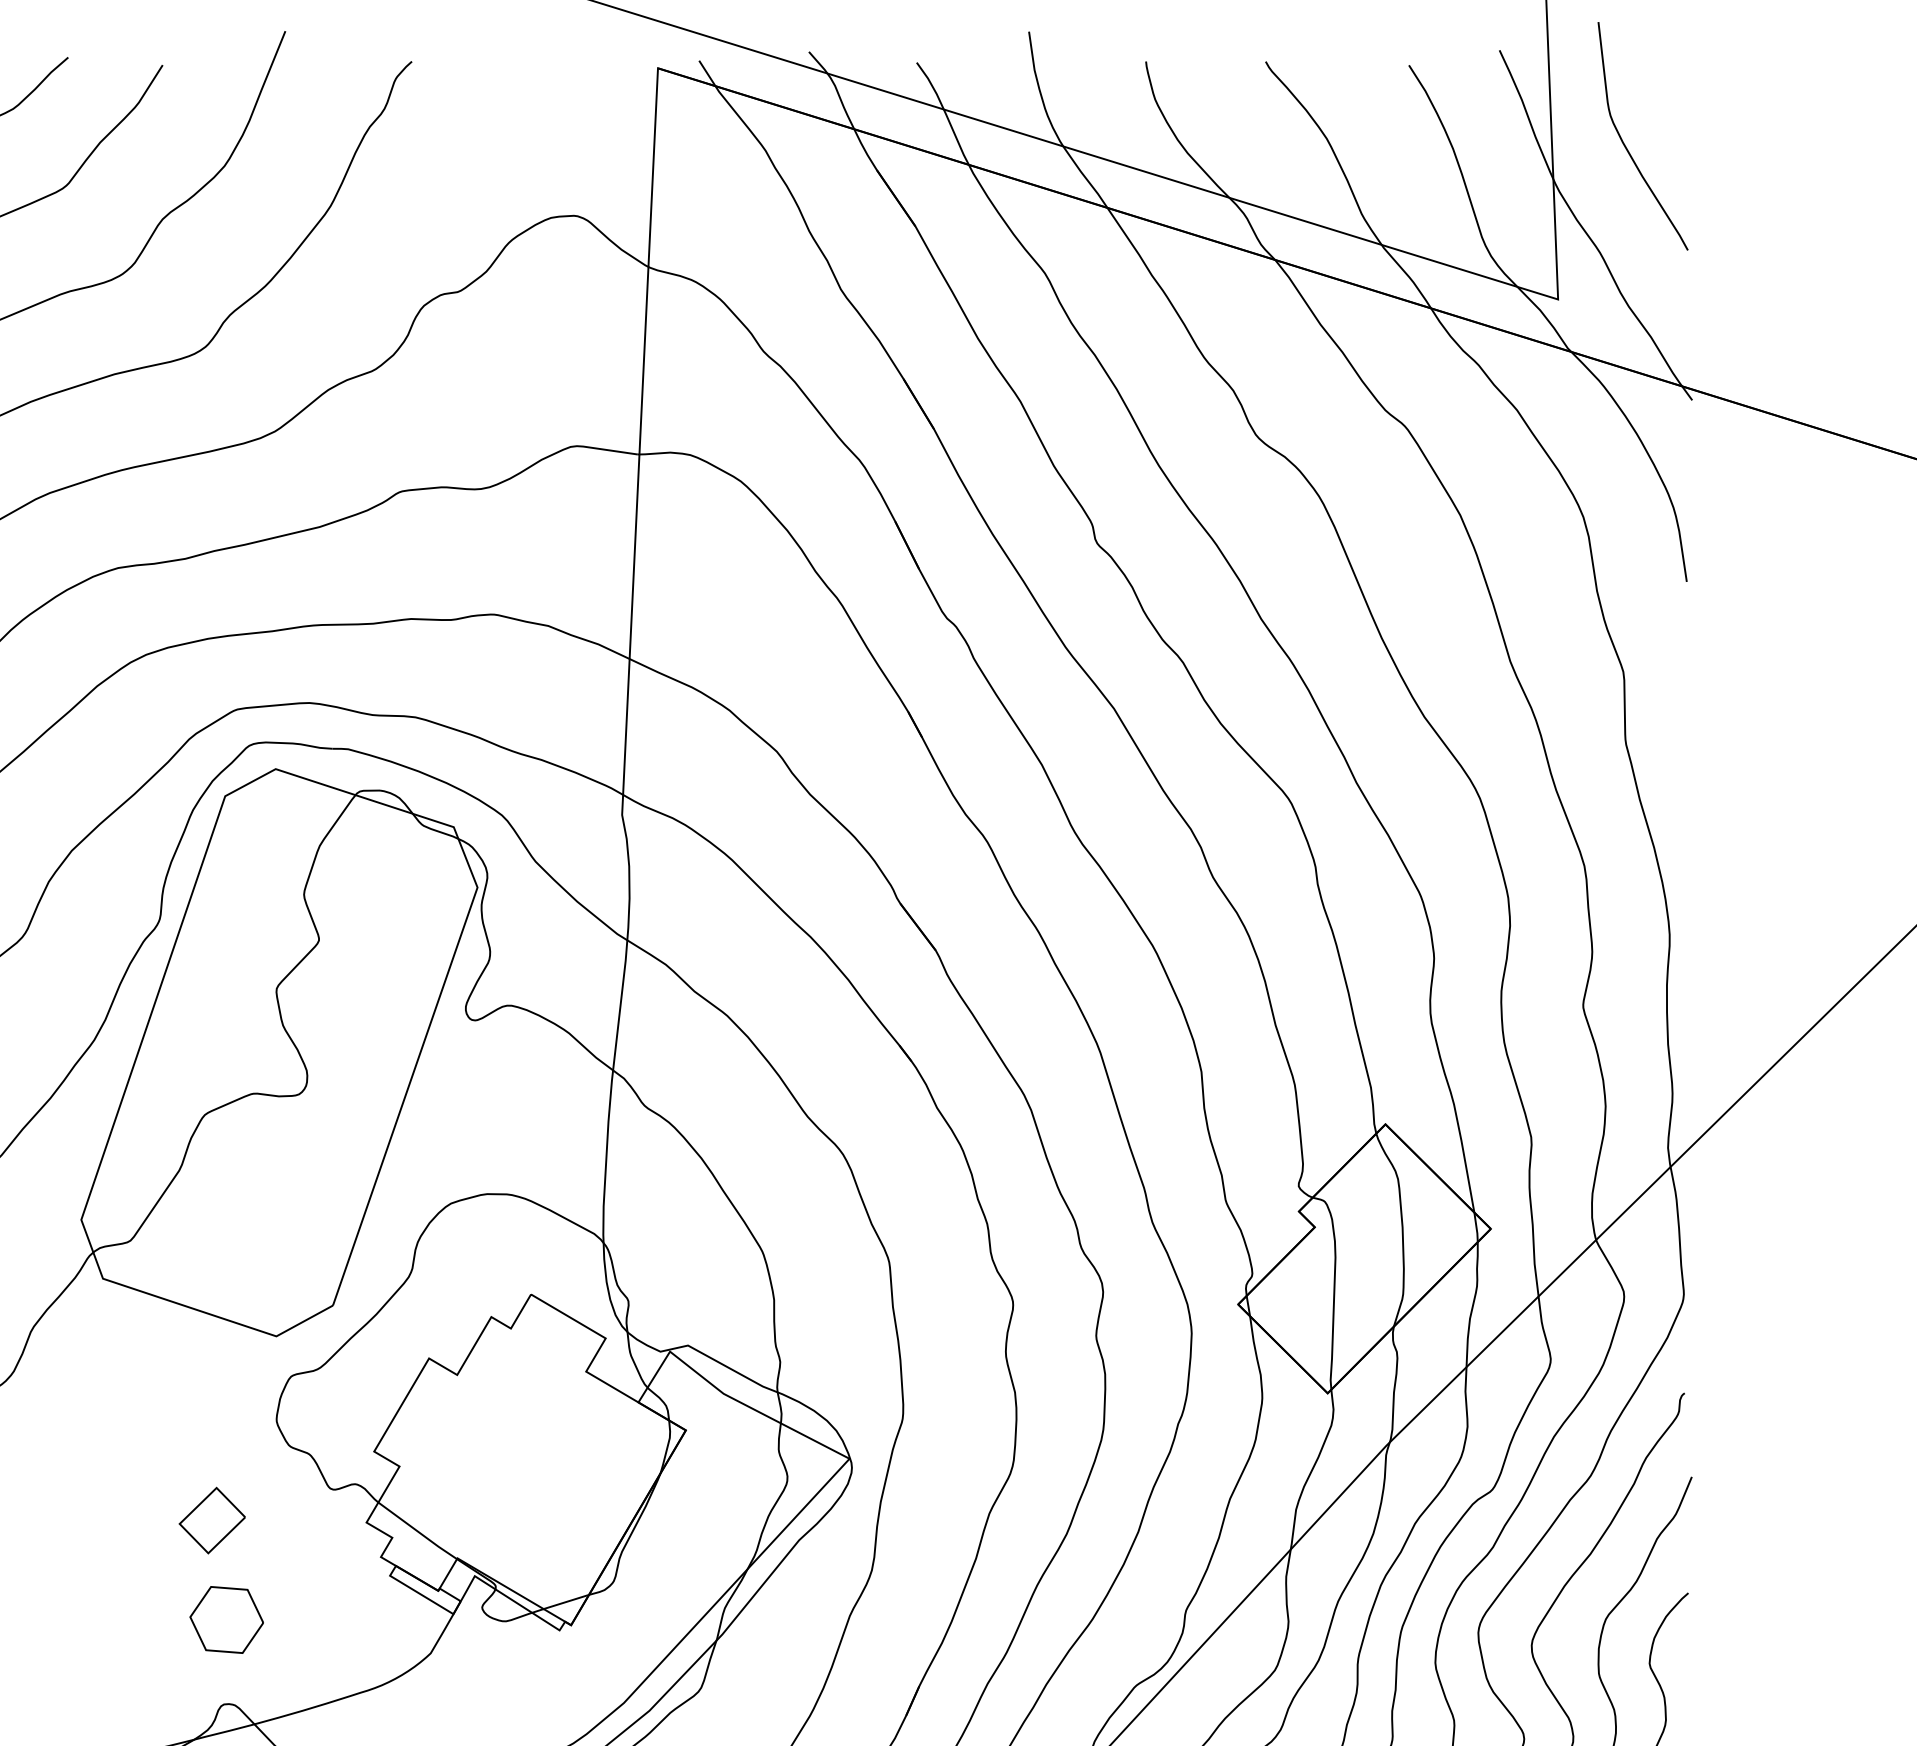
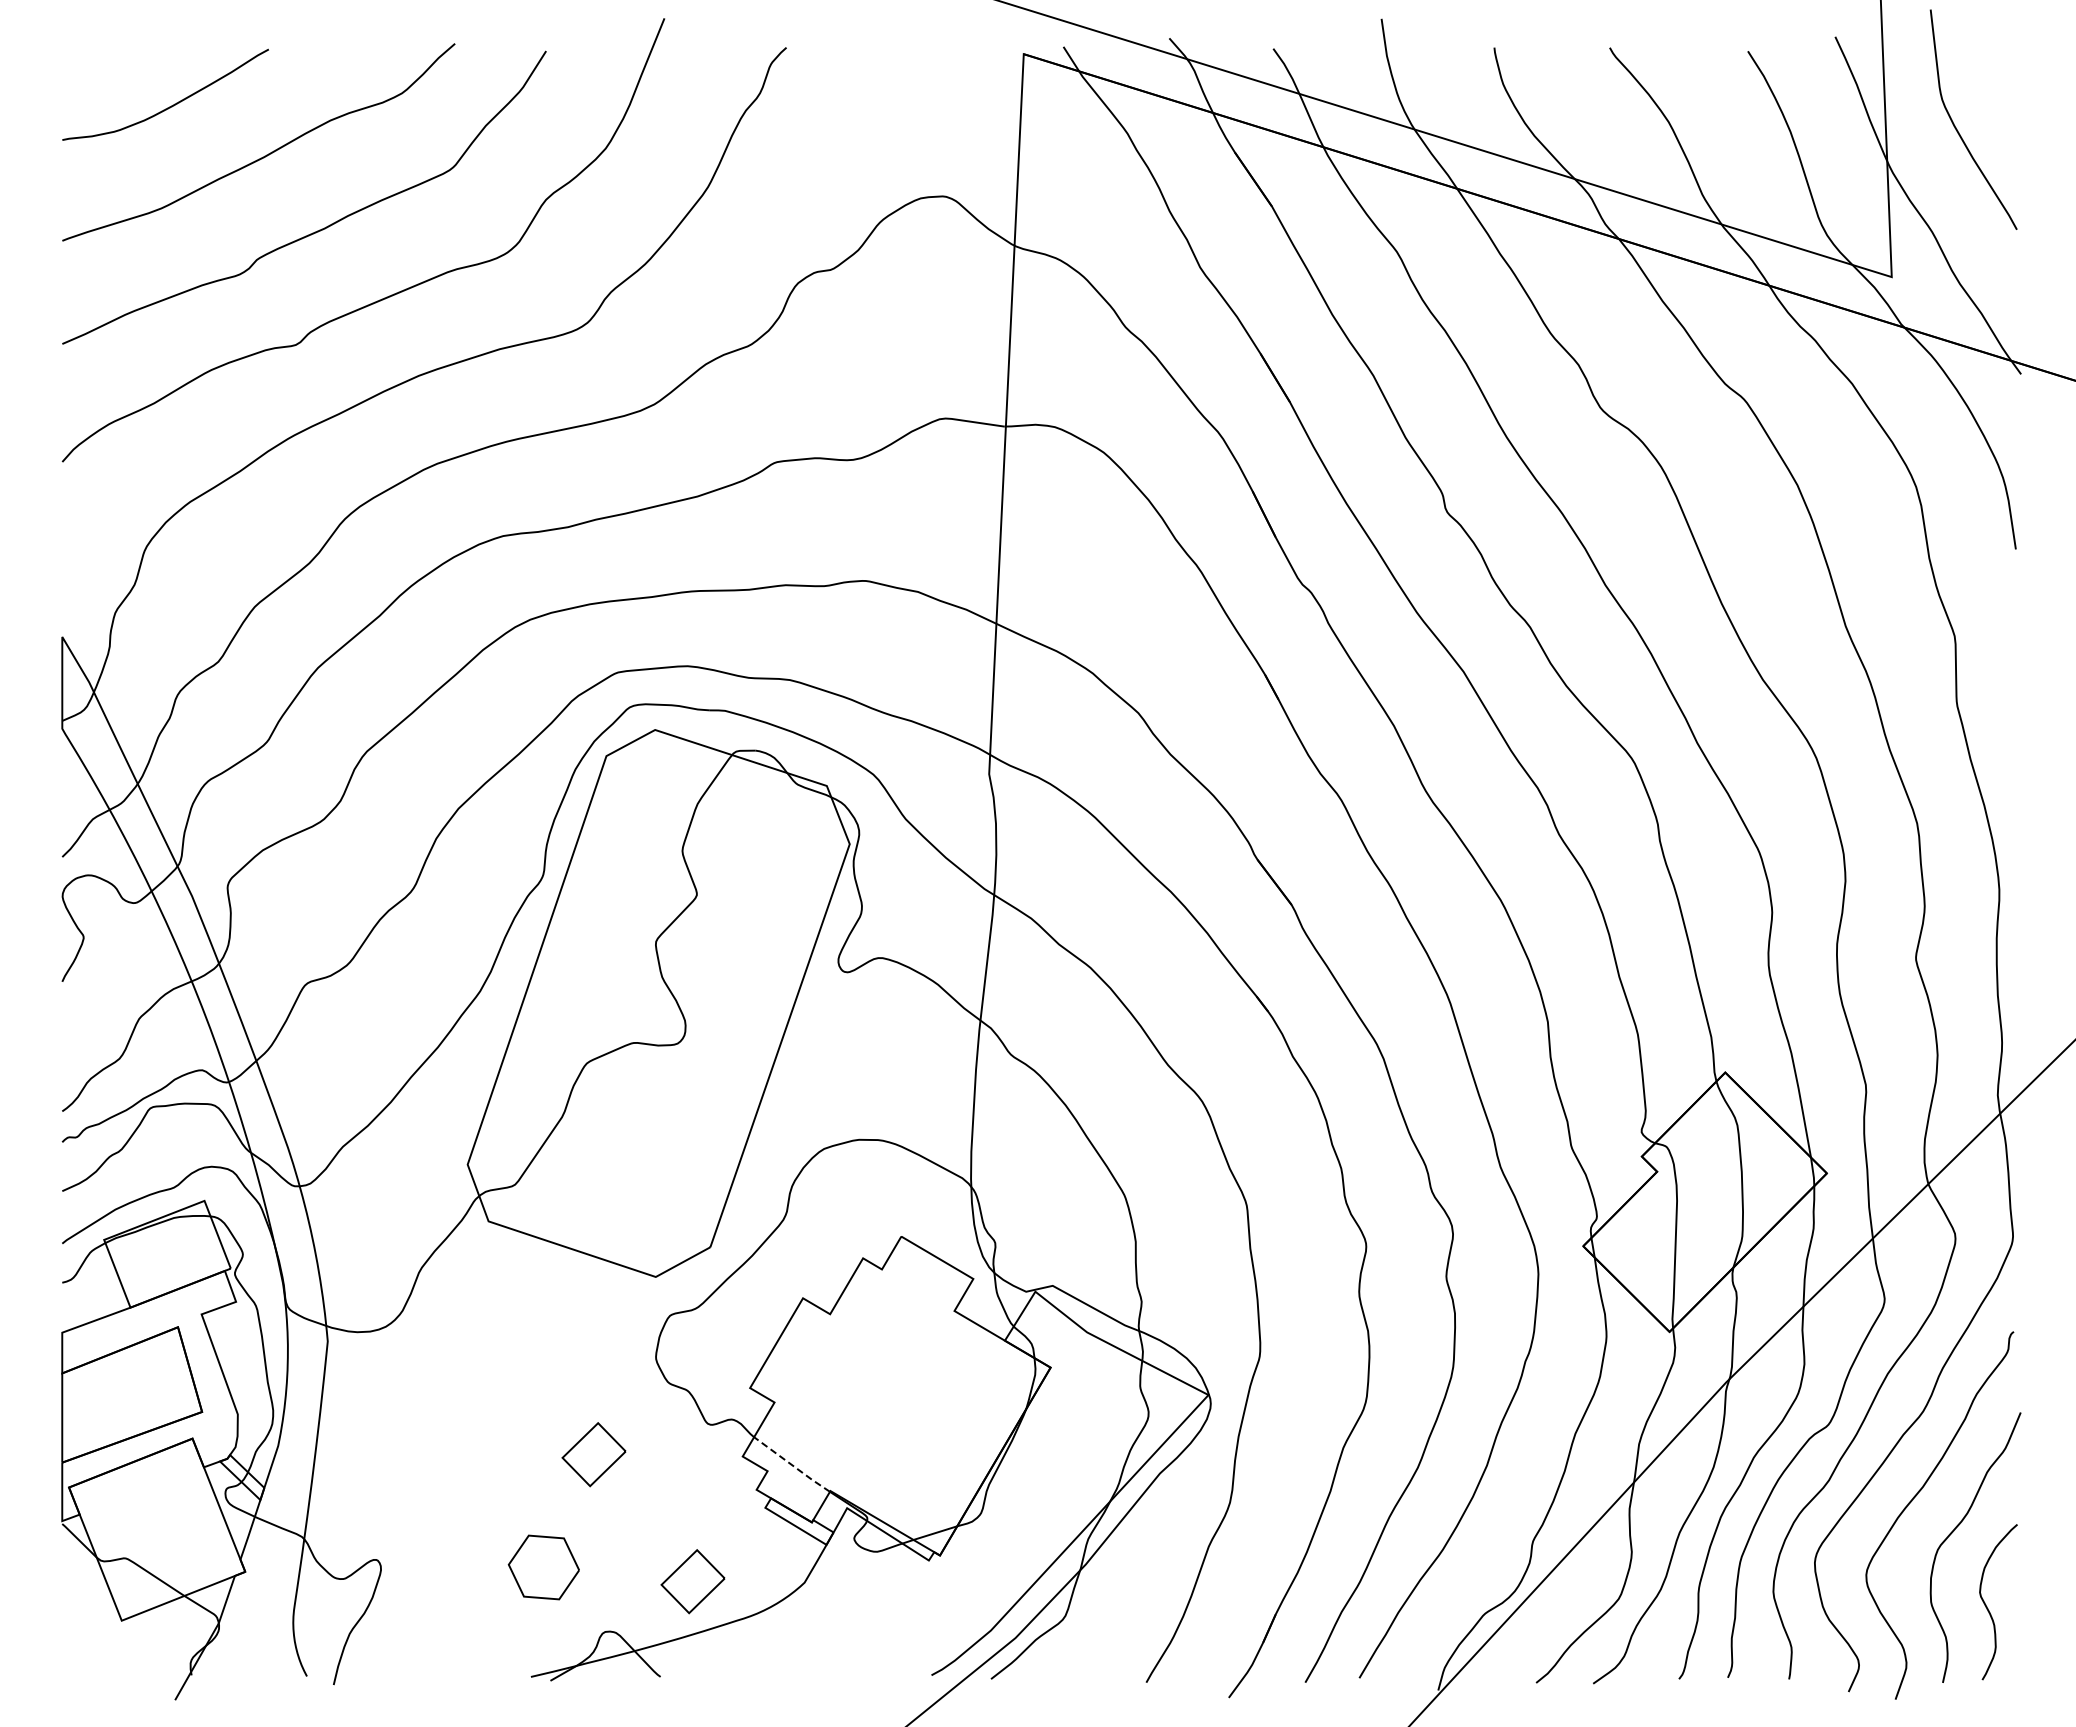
line: (418, 1531) -> (792, 1465), solid -> dashed
part: (226, 1620) -> (543, 1567), moved
part: (314, 1652) -> (692, 1581), added

